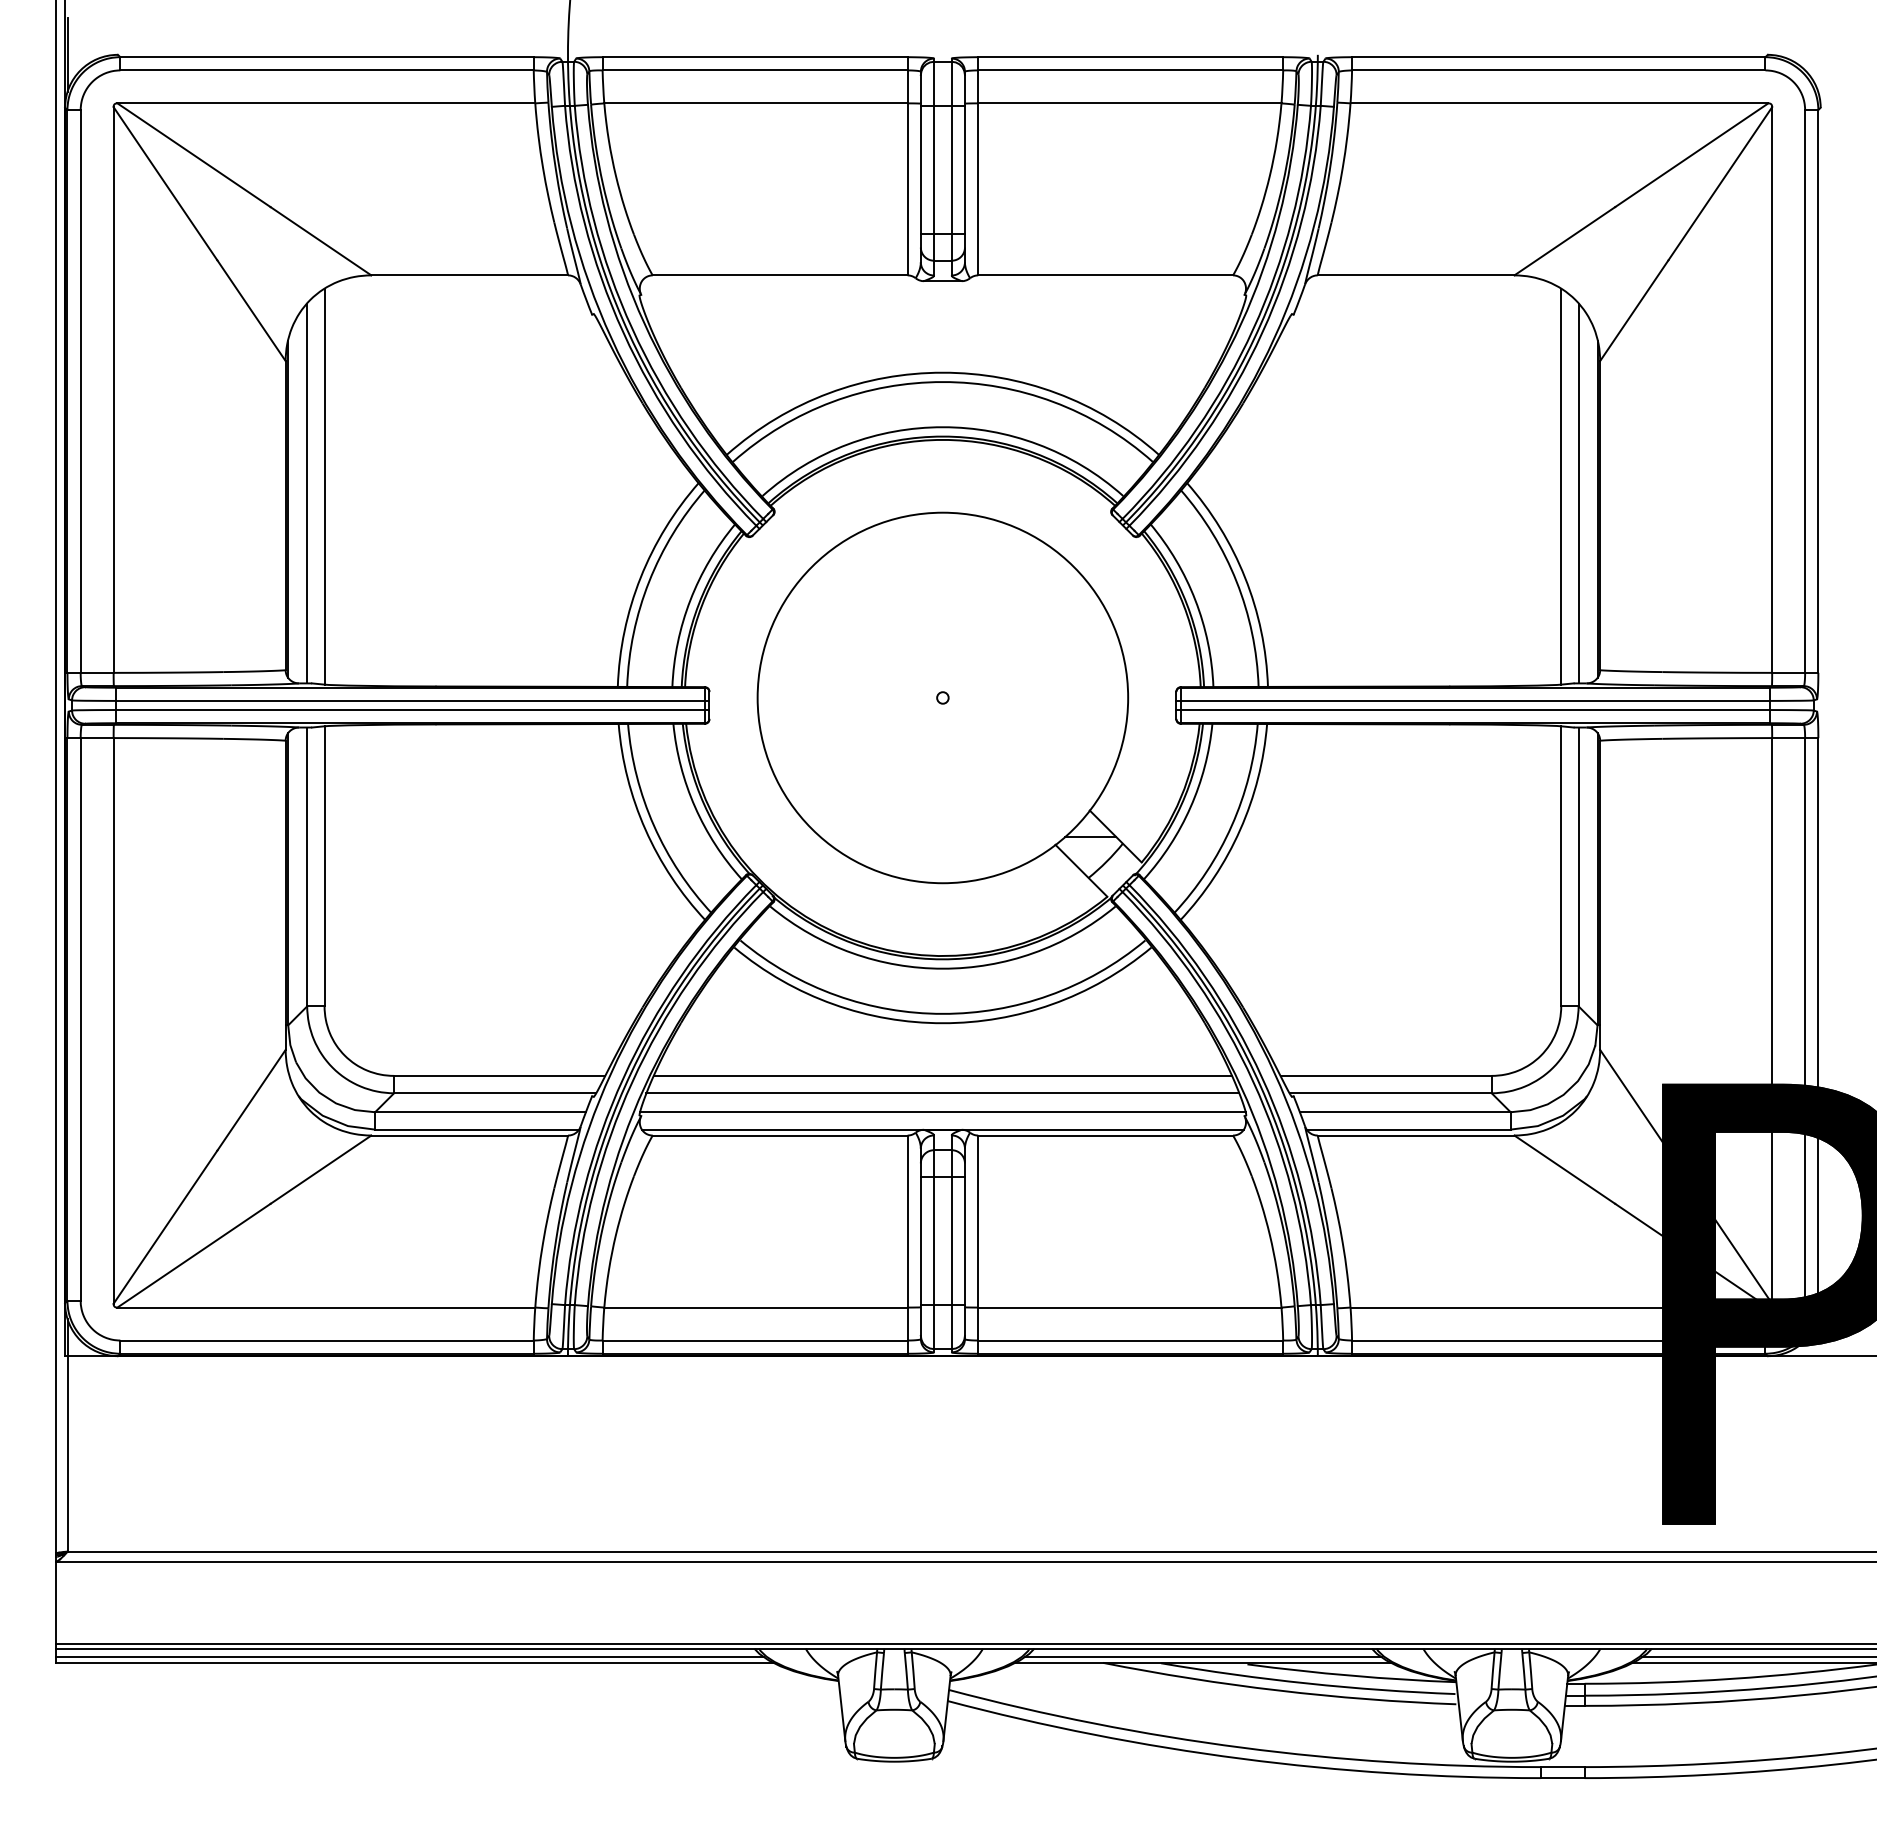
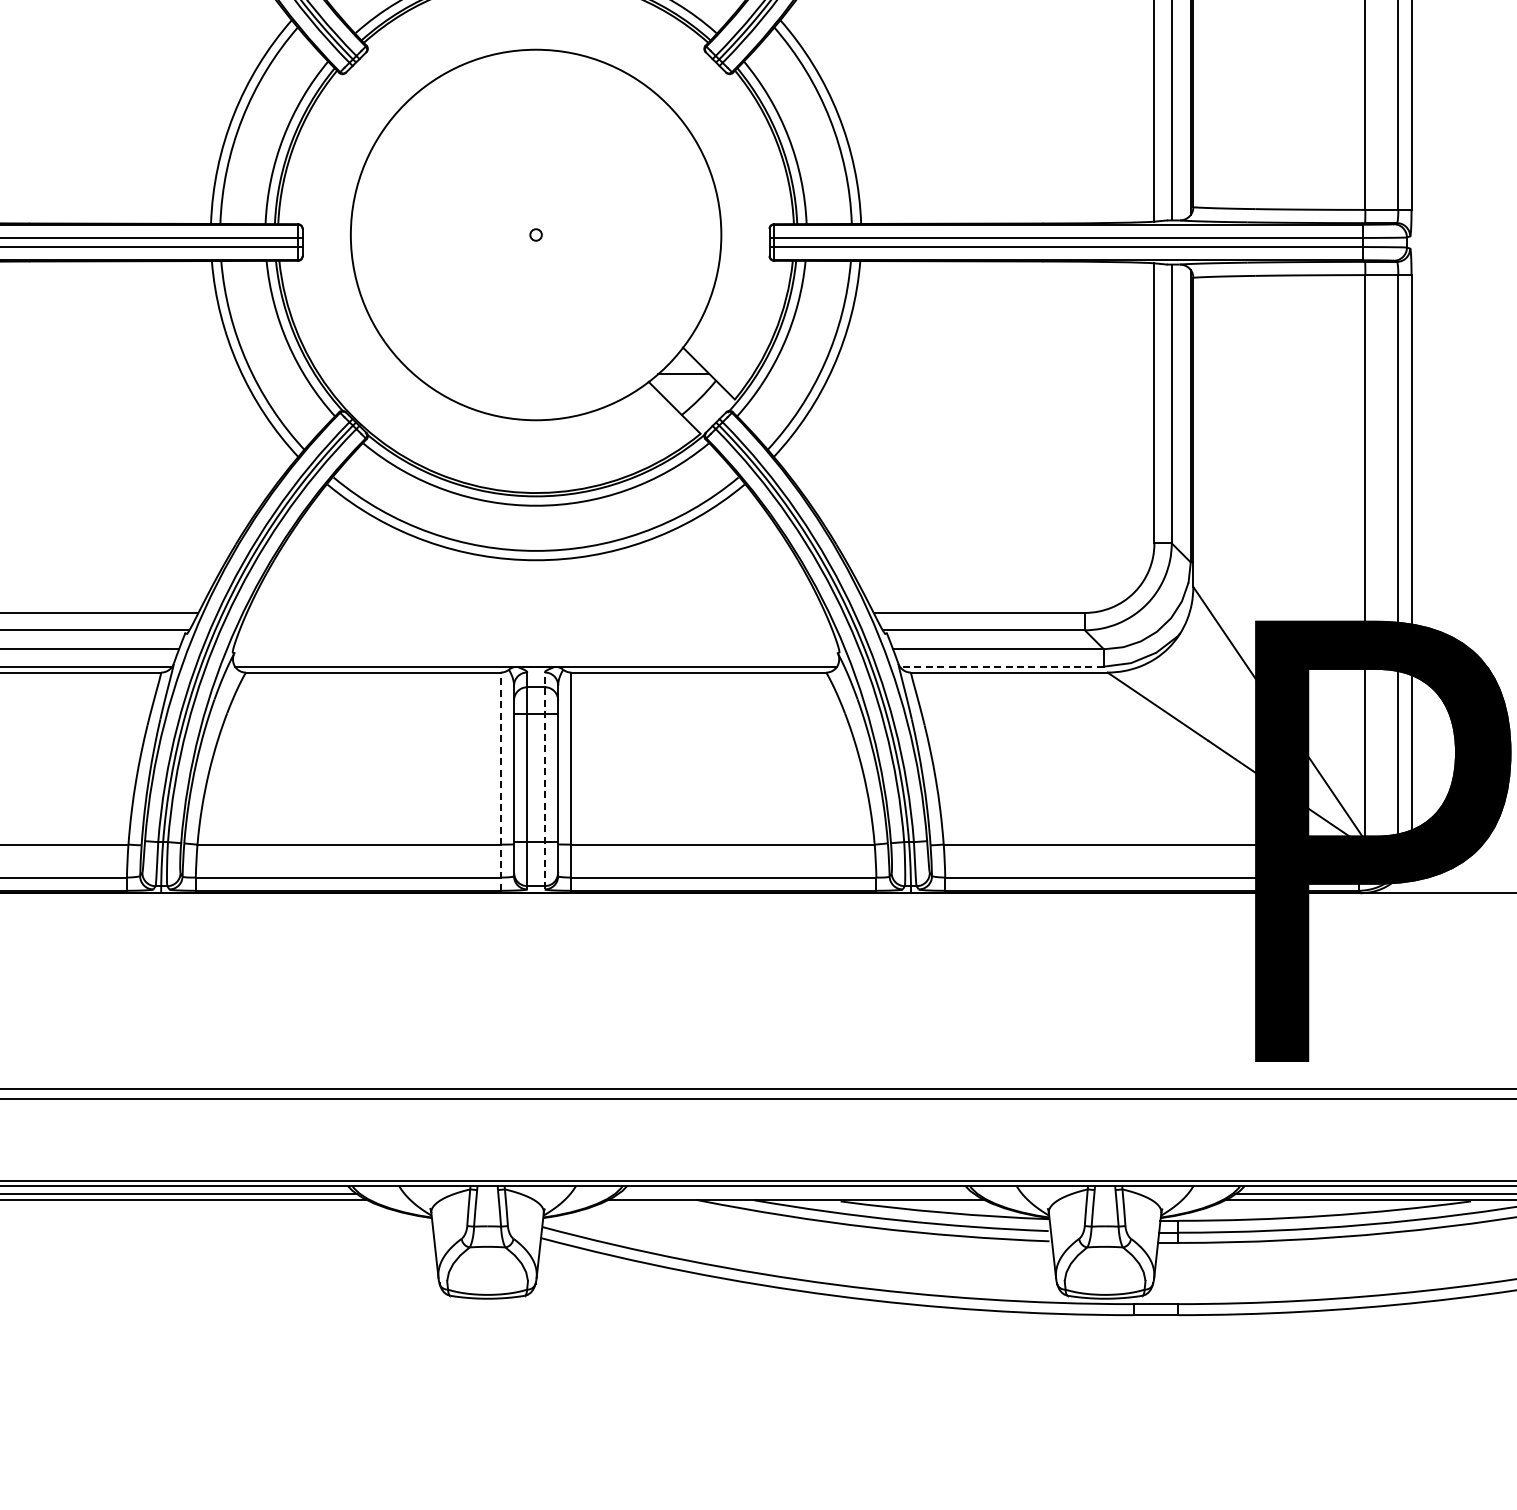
line: (942, 1075) -> (535, 612), removed
line: (942, 1093) -> (535, 630), removed
line: (942, 1112) -> (535, 649), removed
line: (1408, 1129) -> (1001, 666), solid -> dashed
line: (951, 1243) -> (544, 780), solid -> dashed
line: (907, 1244) -> (500, 781), solid -> dashed
line: (1202, 1657) -> (795, 1194), removed

